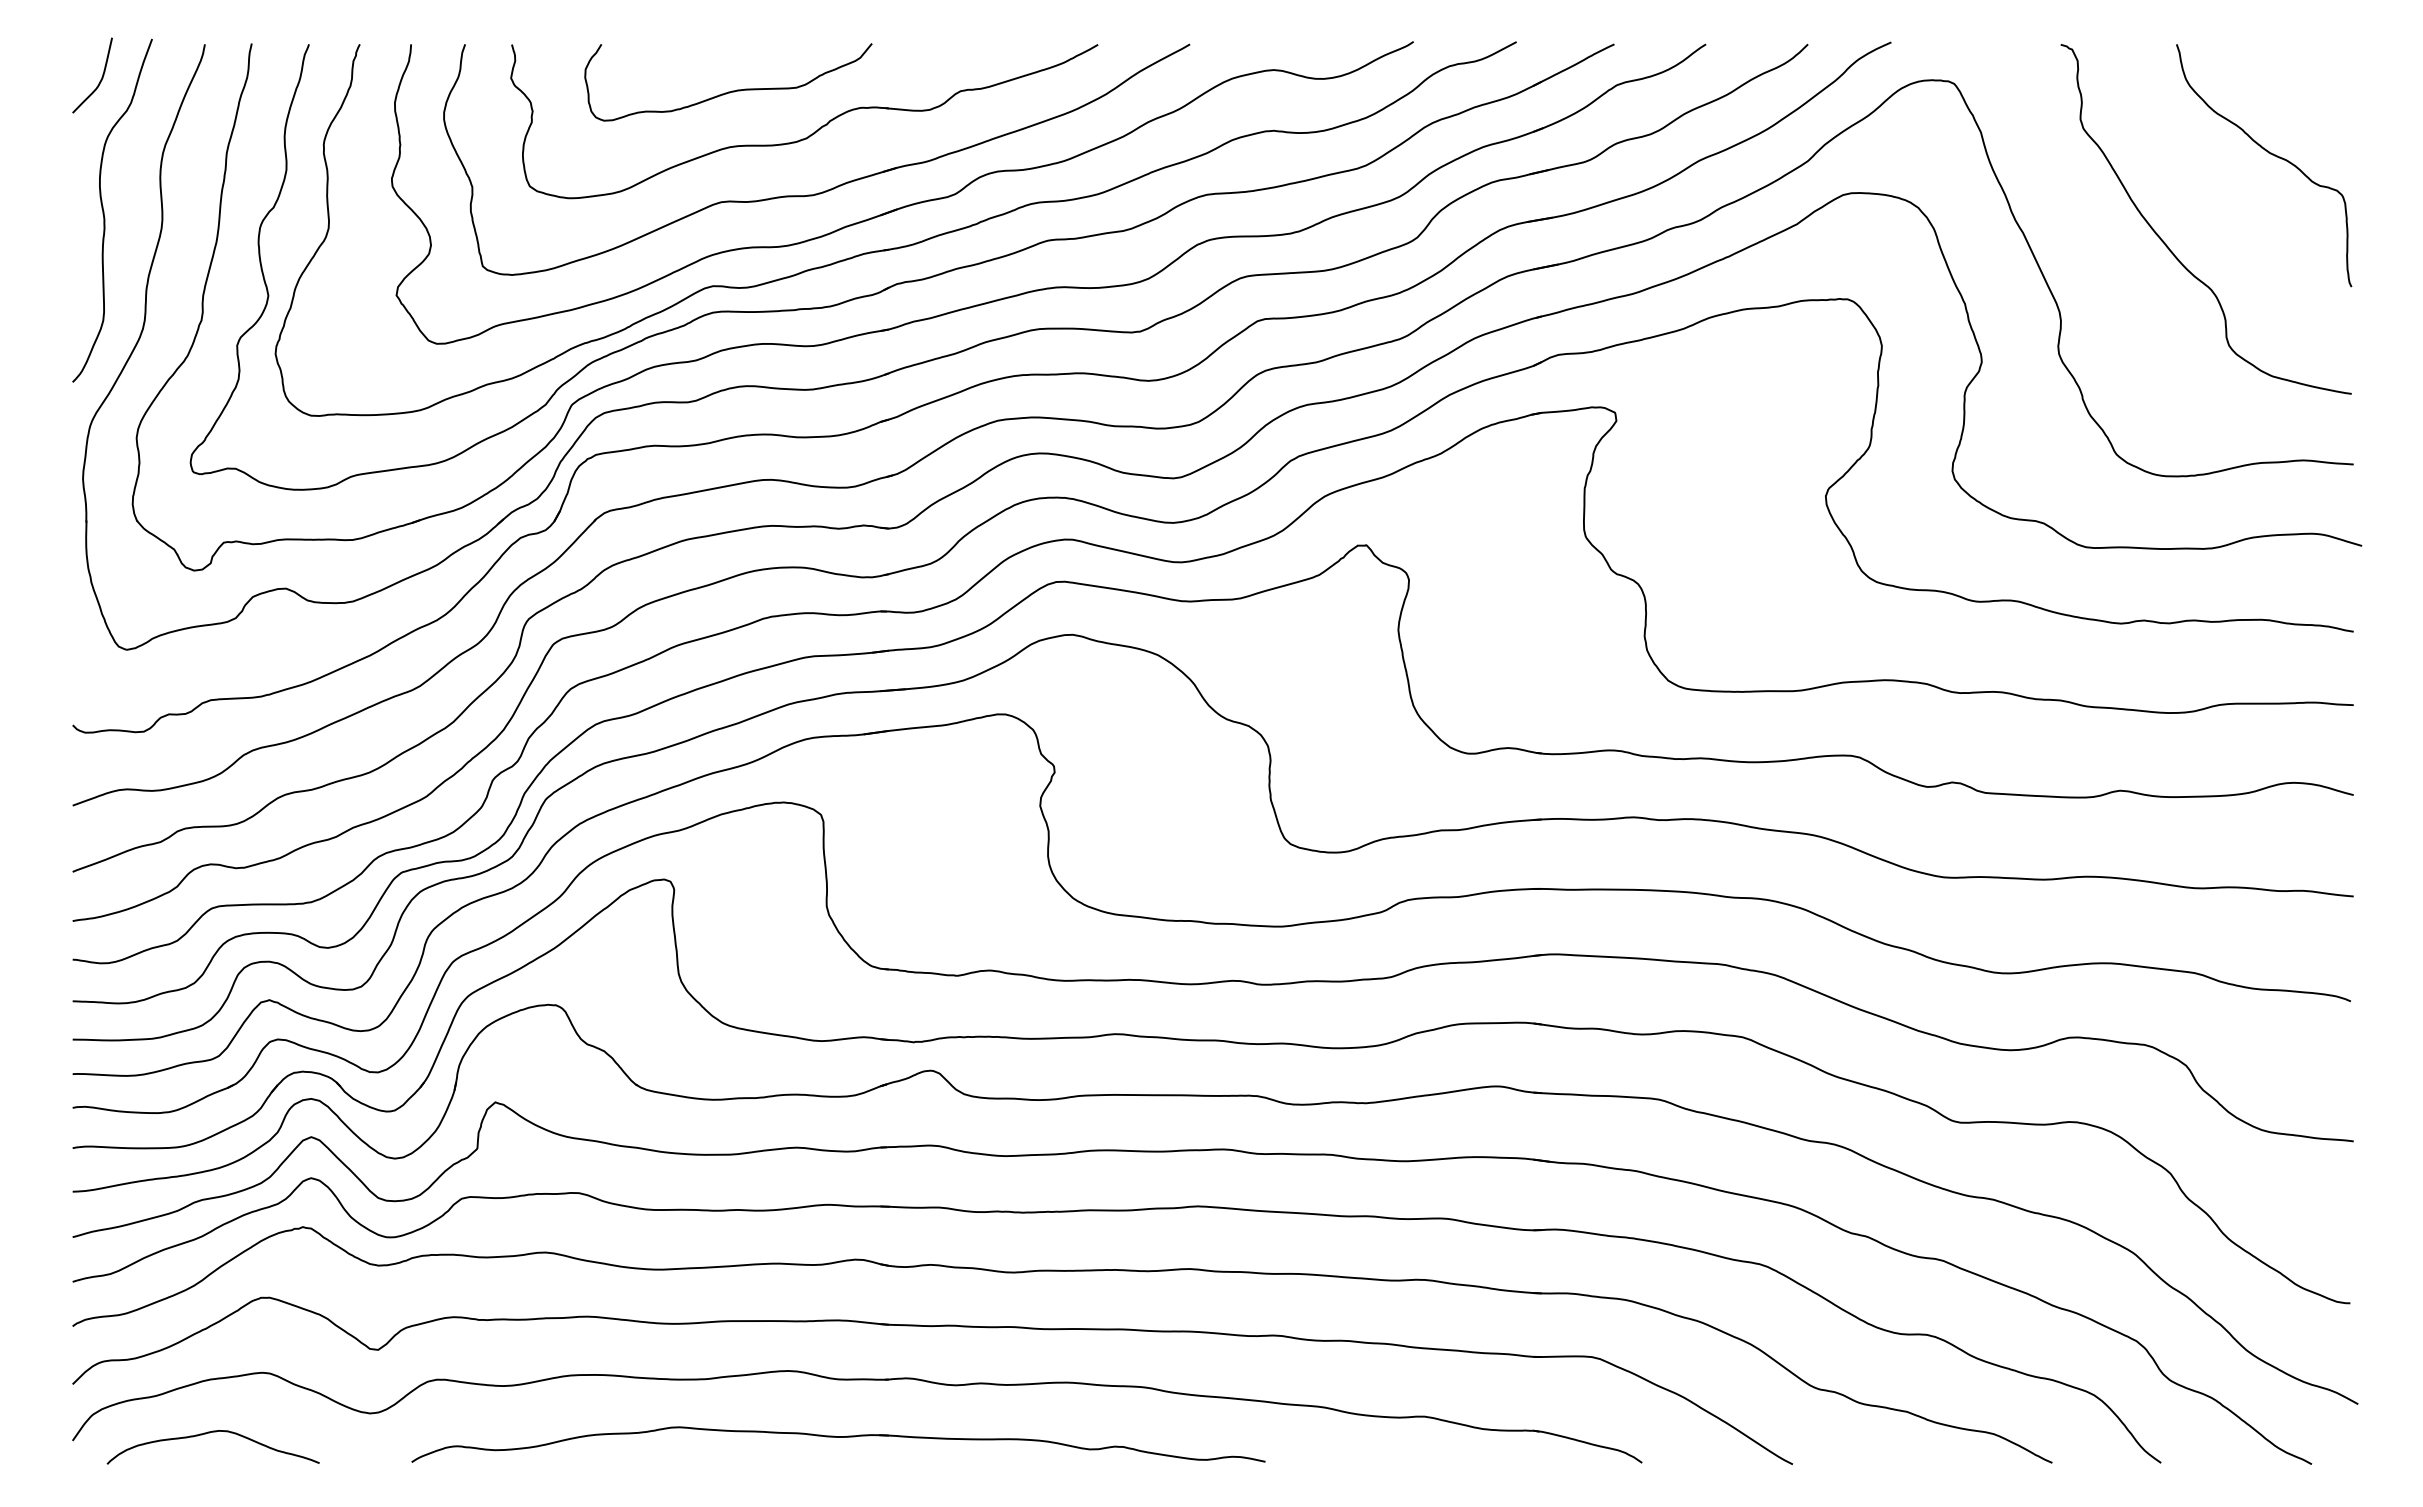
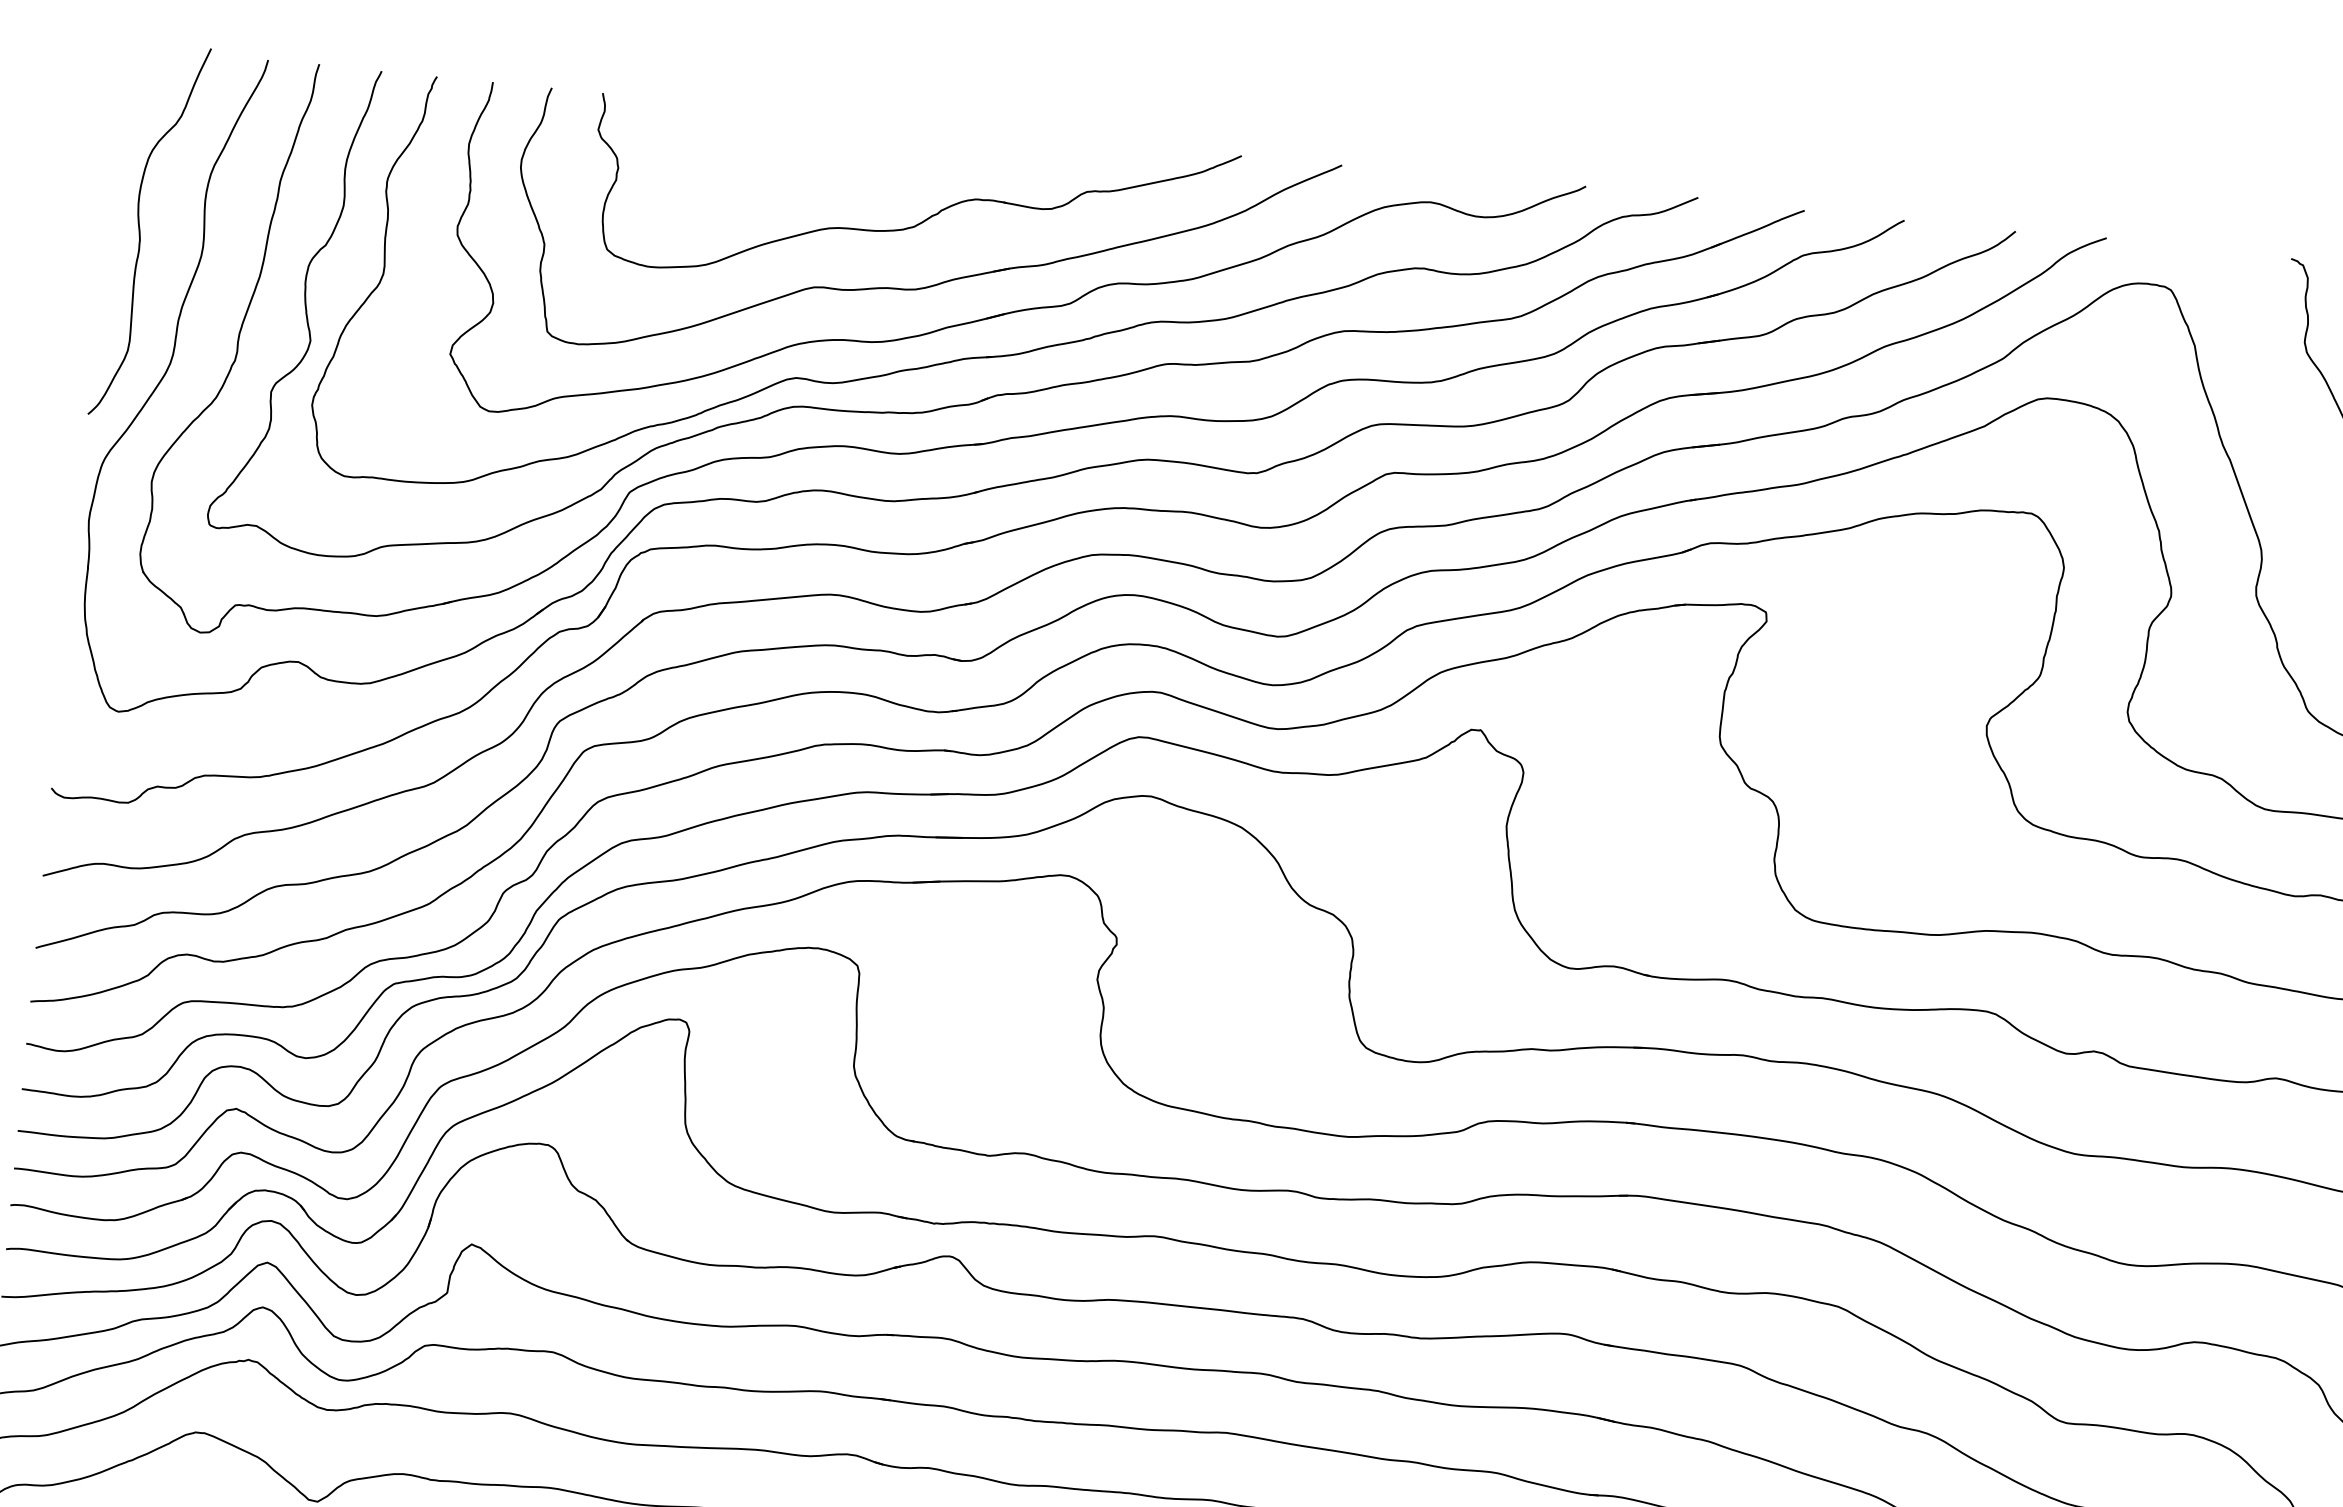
curve: (100, 79) -> (150, 87), removed
curve: (732, 90) -> (838, 166), removed

